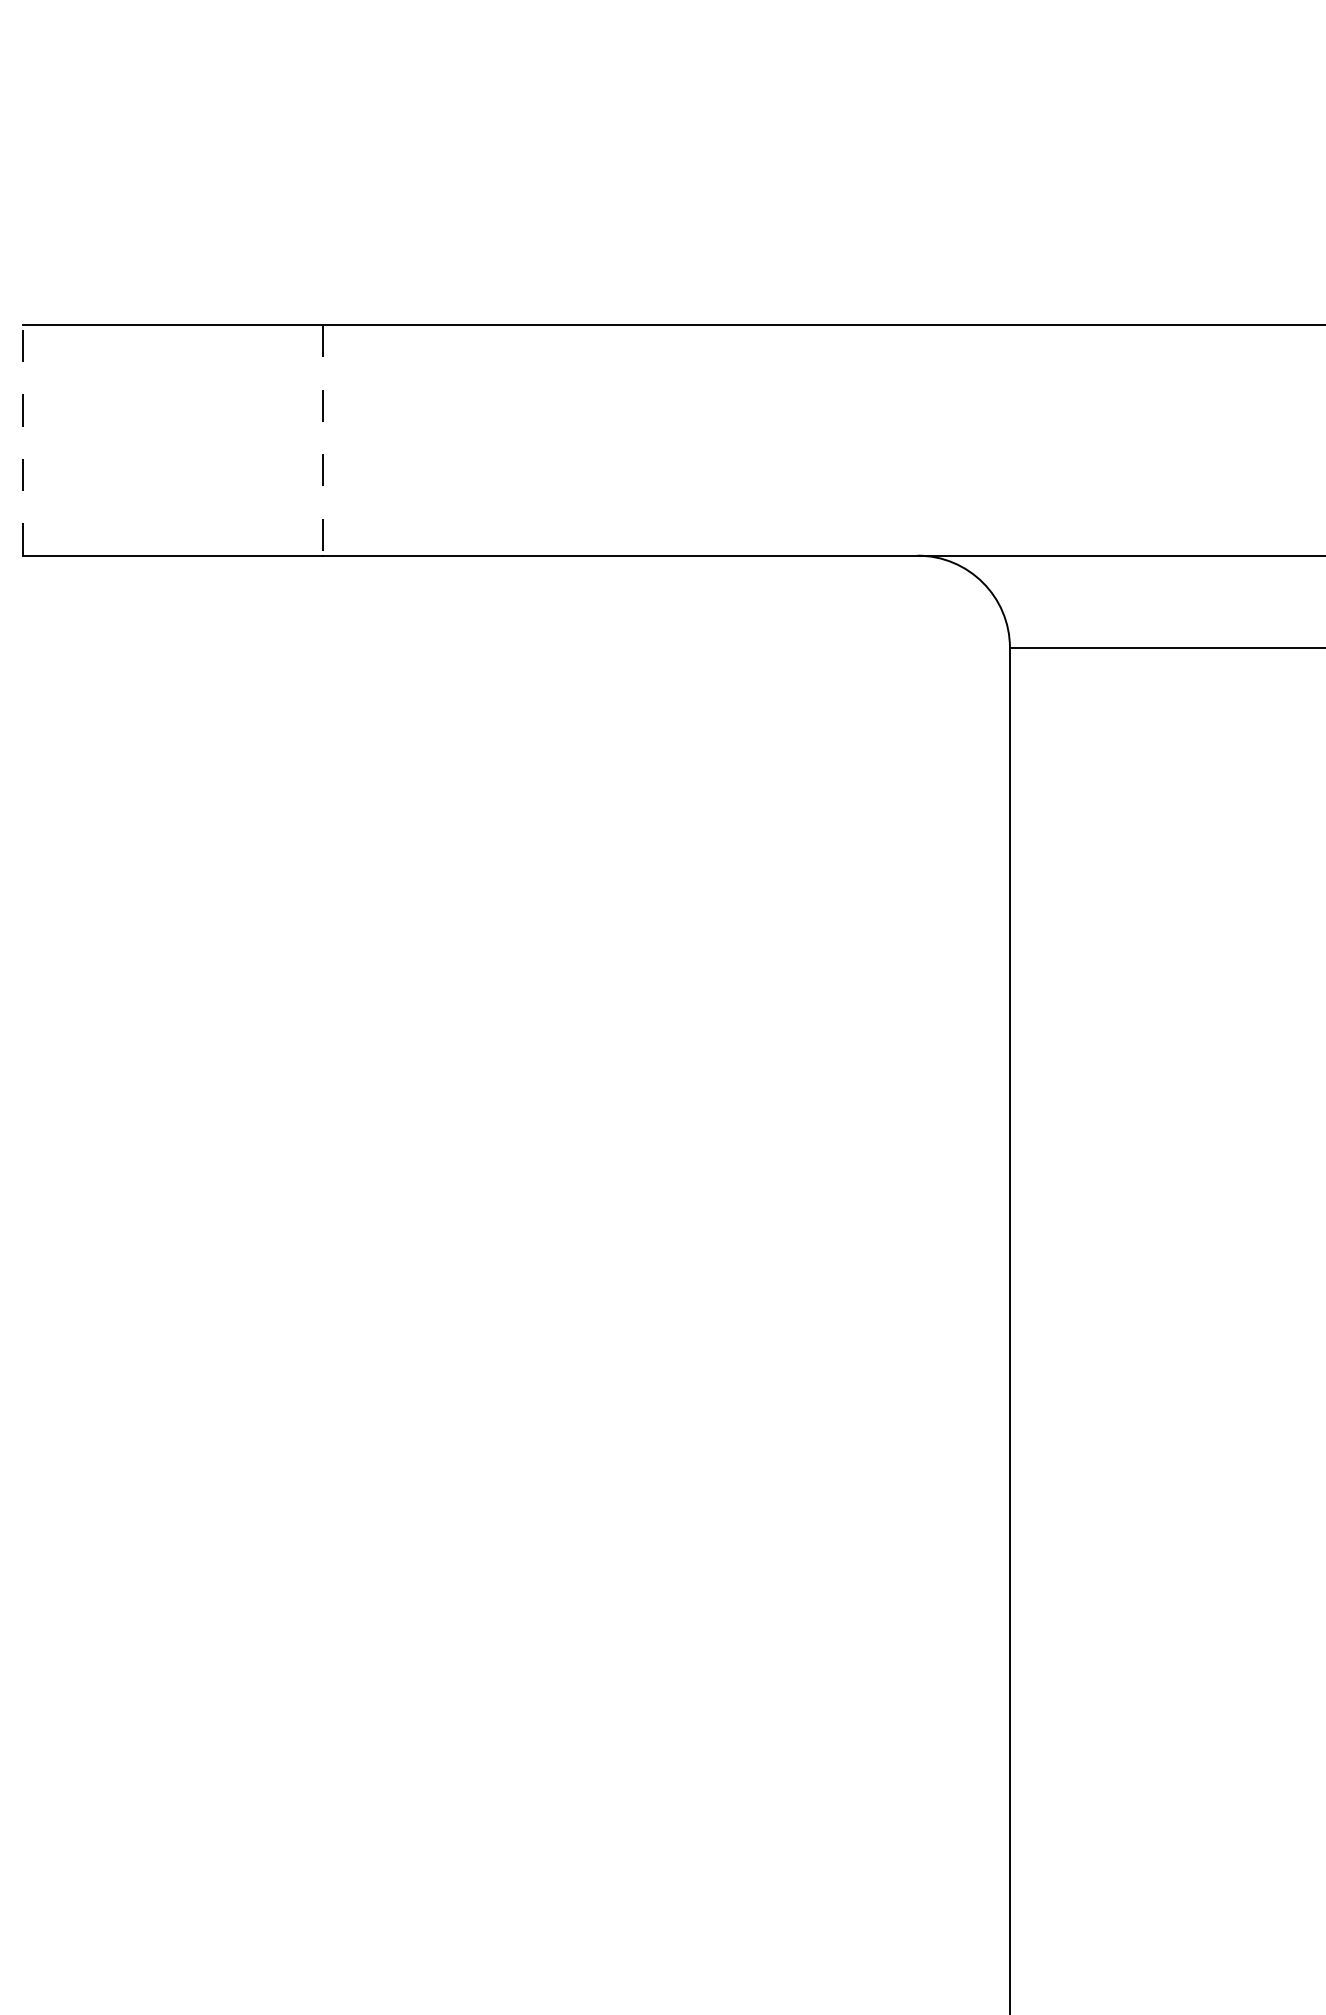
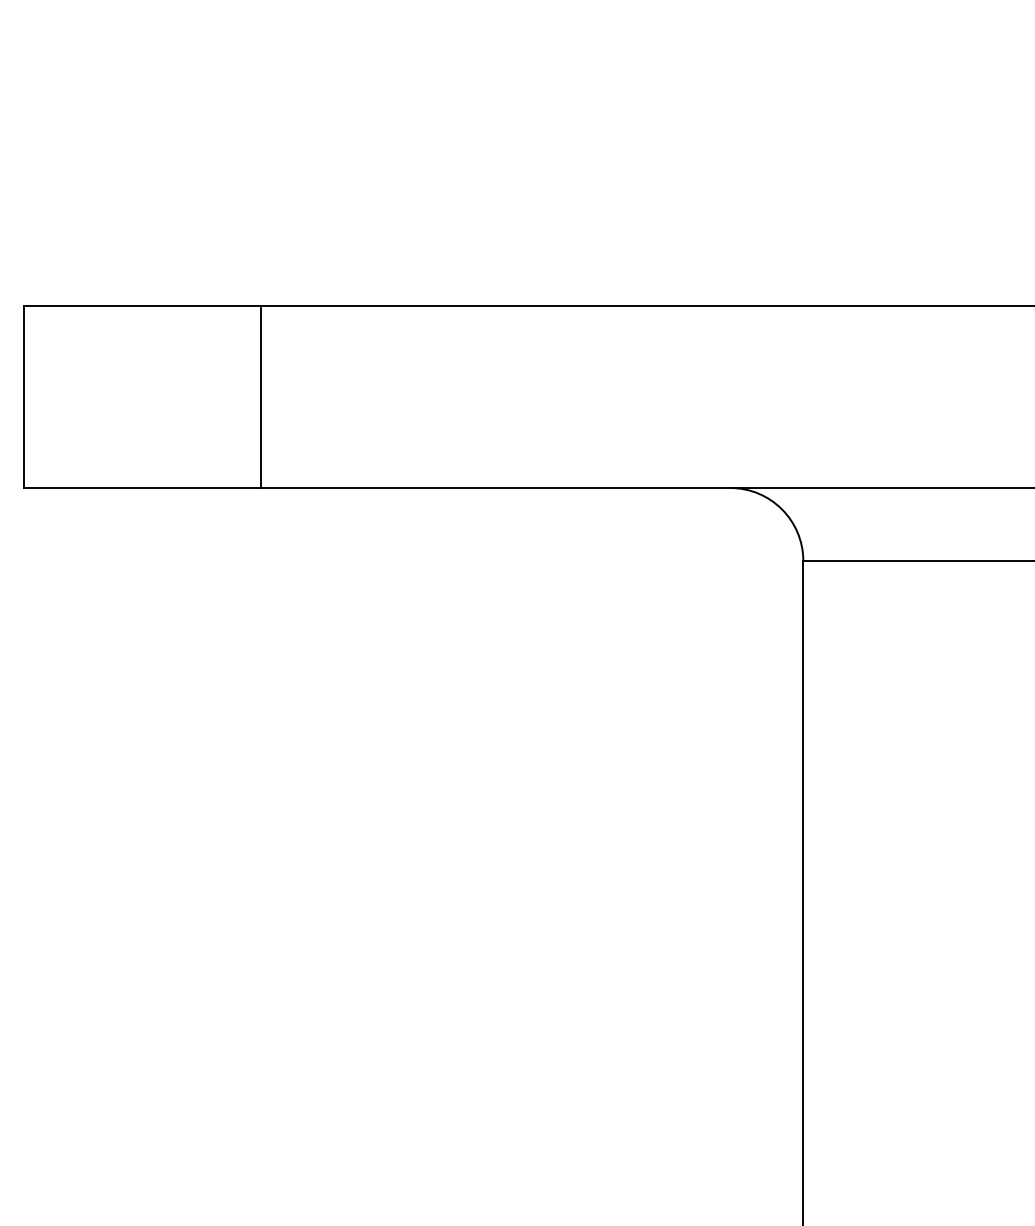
line: (22, 439) -> (23, 396), dashed -> solid
line: (322, 440) -> (260, 397), dashed -> solid

